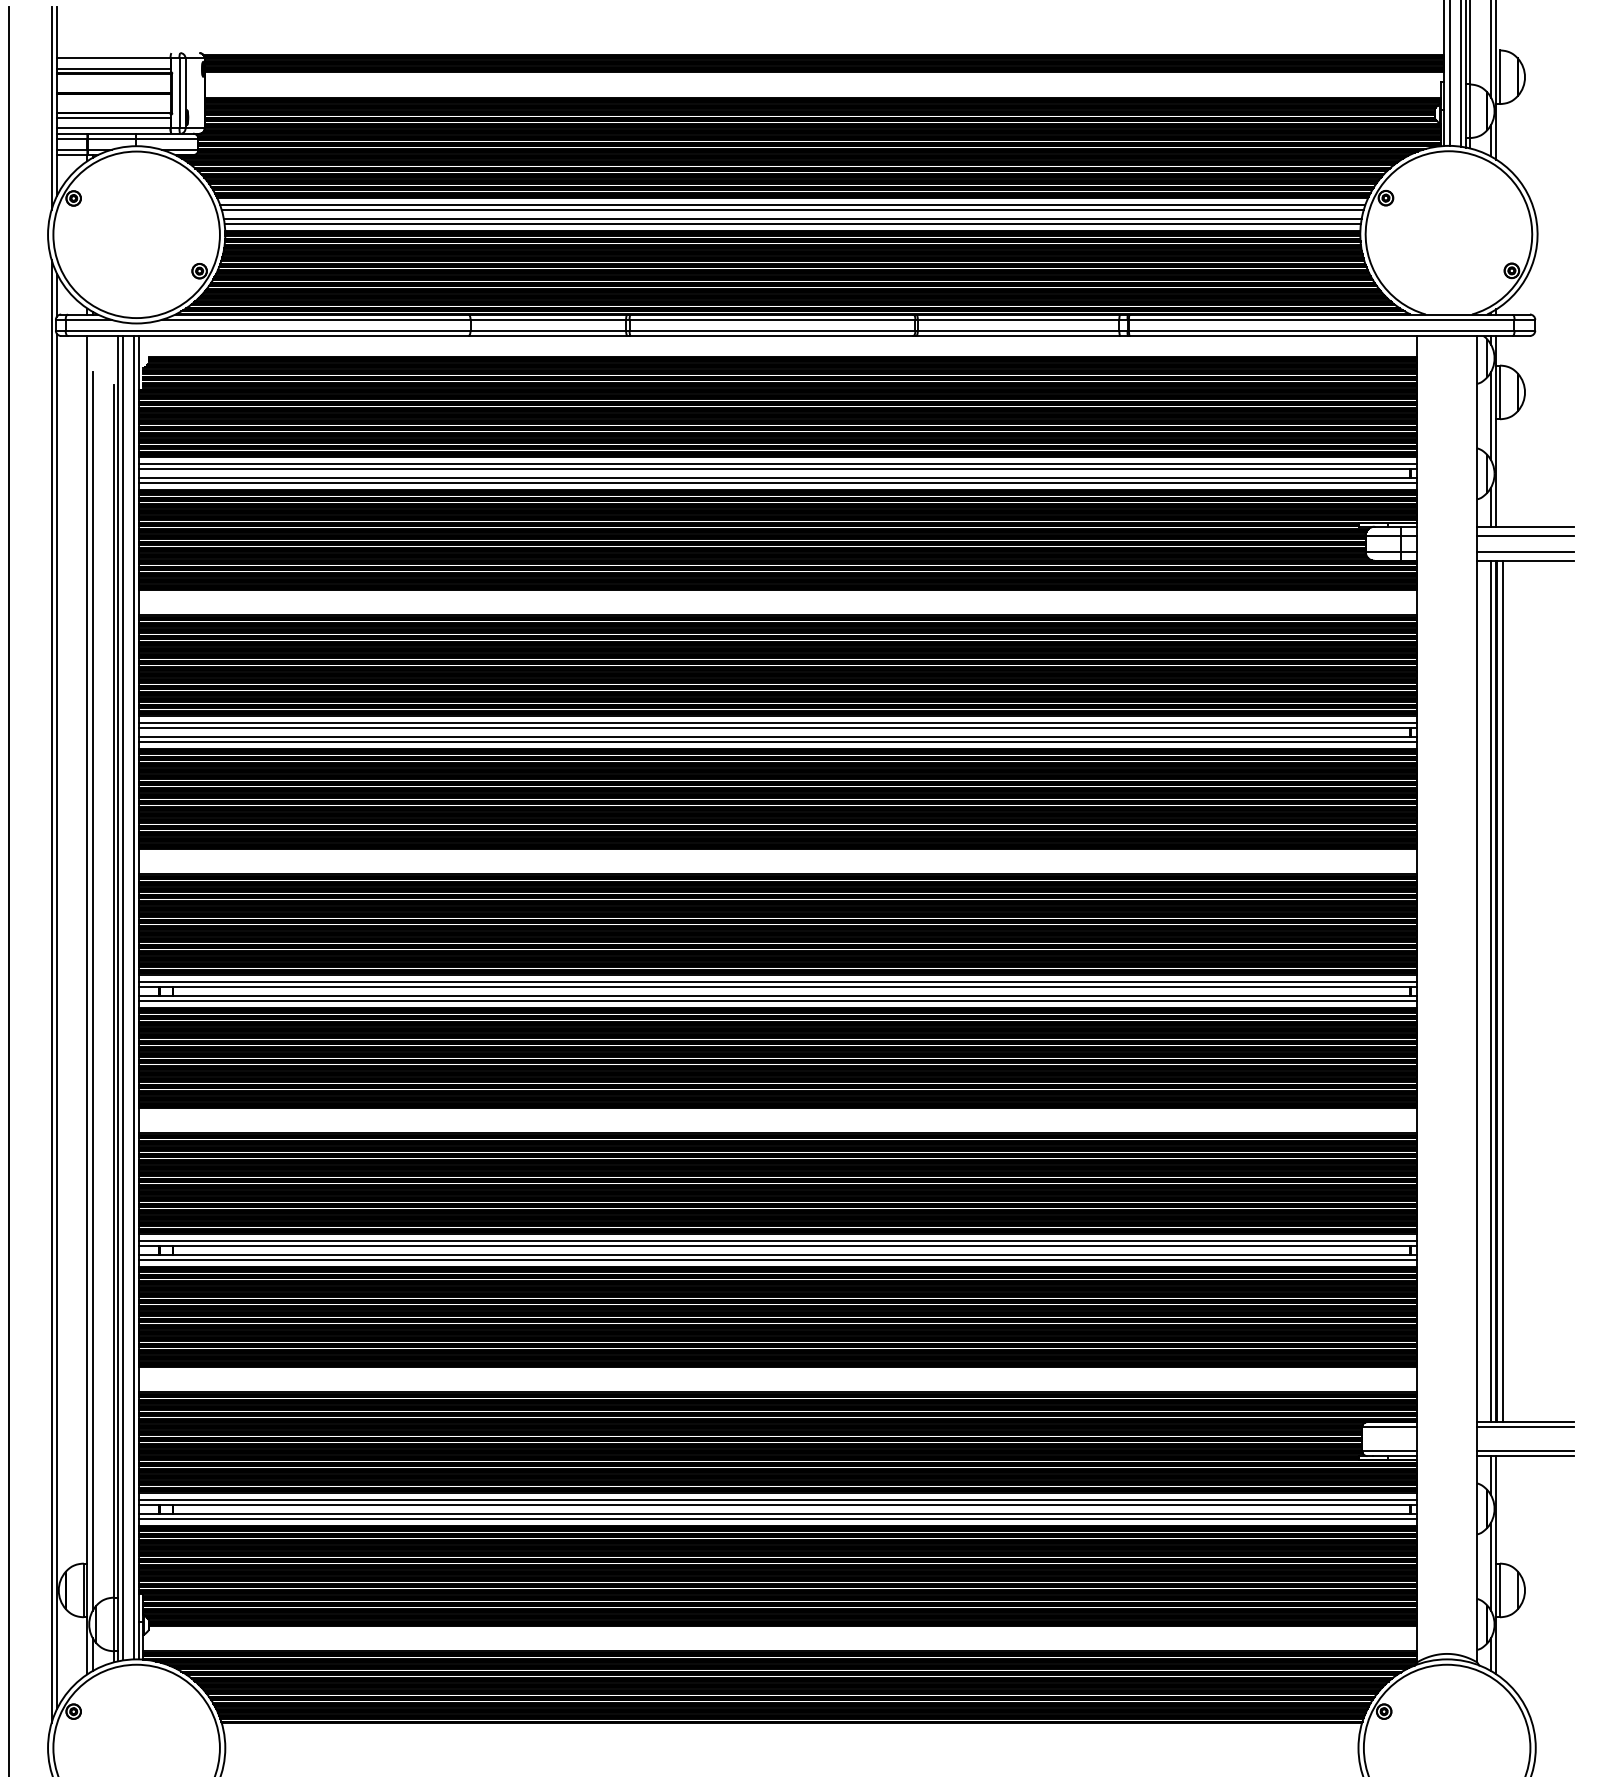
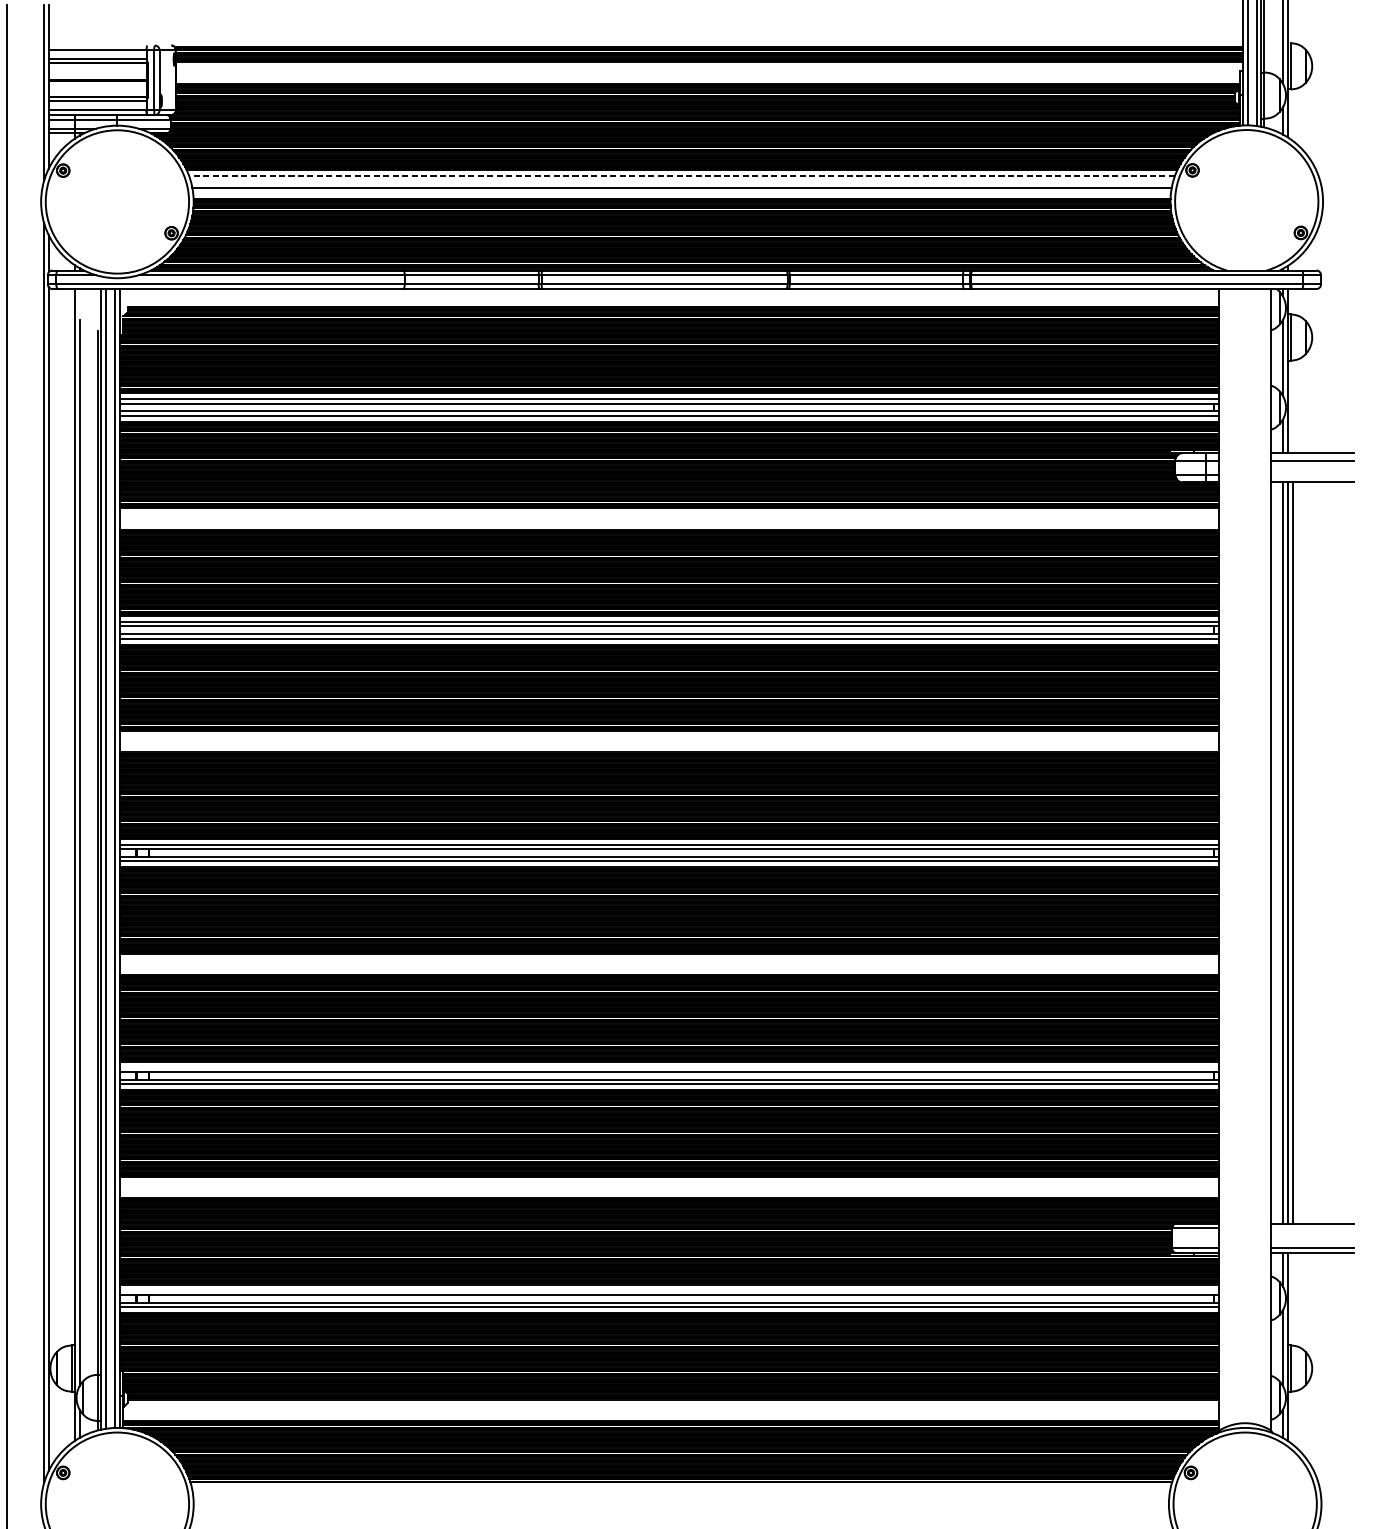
line: (792, 204) -> (681, 175), solid -> dashed
line: (792, 210) -> (681, 181), removed
line: (792, 224) -> (681, 193), removed
line: (1525, 551) -> (1312, 474), removed
line: (777, 1240) -> (668, 1067), removed
line: (1525, 1427) -> (1312, 1228), removed
line: (777, 1499) -> (668, 1290), removed

